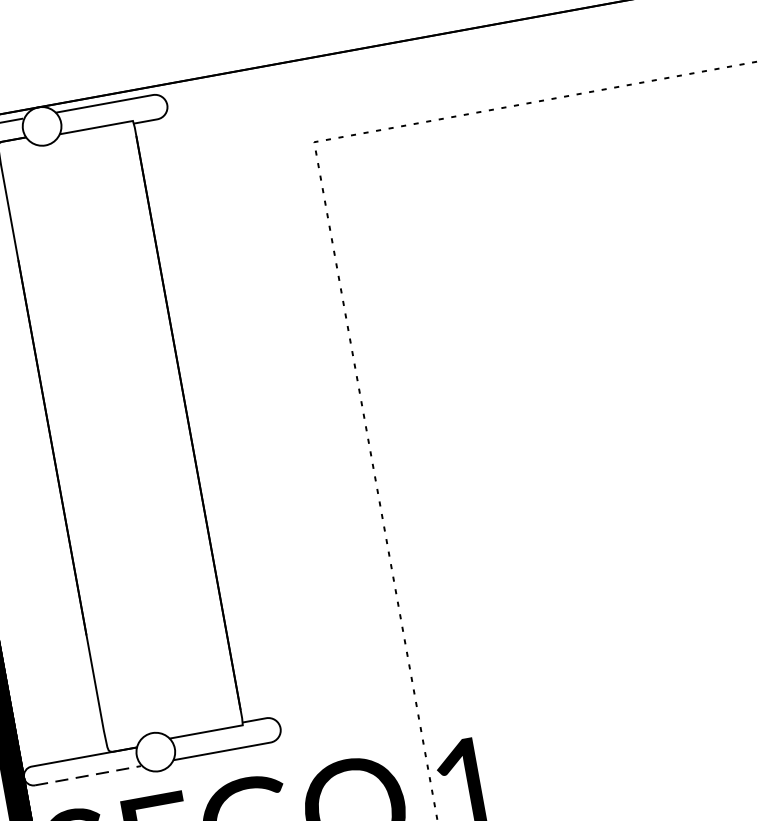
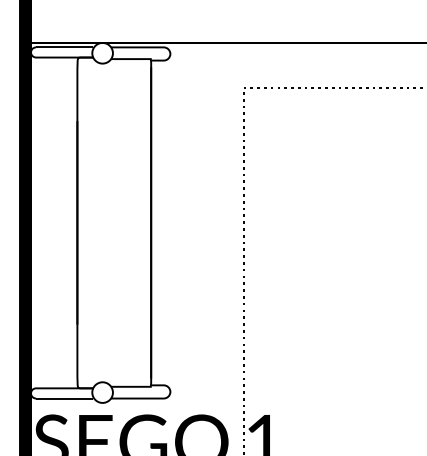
line: (87, 775) -> (64, 398), dashed -> solid

